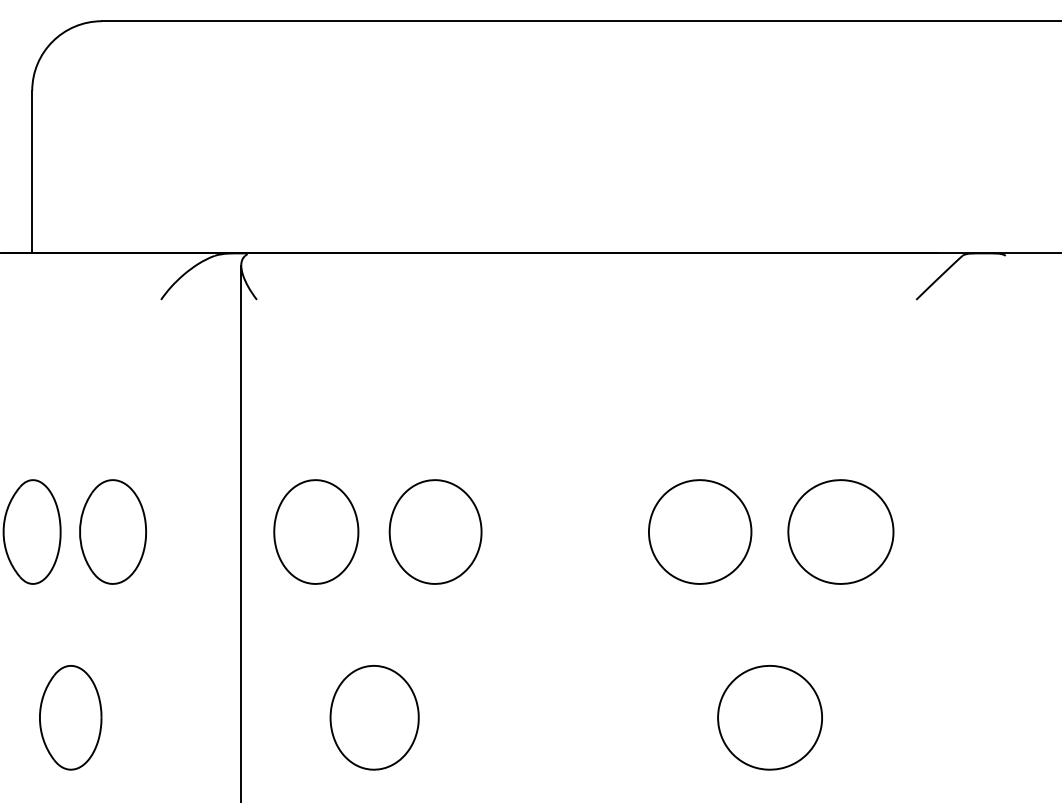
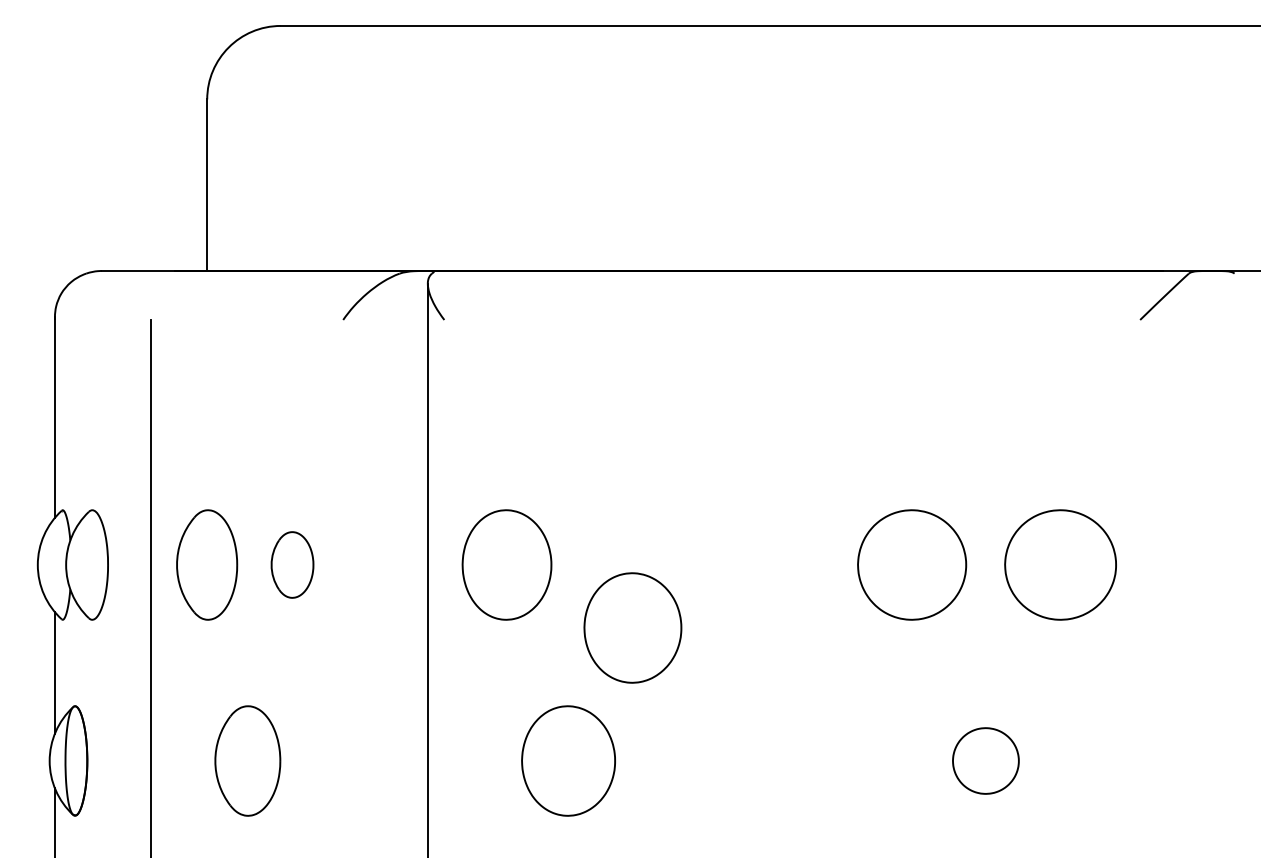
part: (113, 531) -> (292, 564), size x0.6
part: (435, 531) -> (632, 627), moved
part: (769, 717) -> (985, 760), size x0.6

